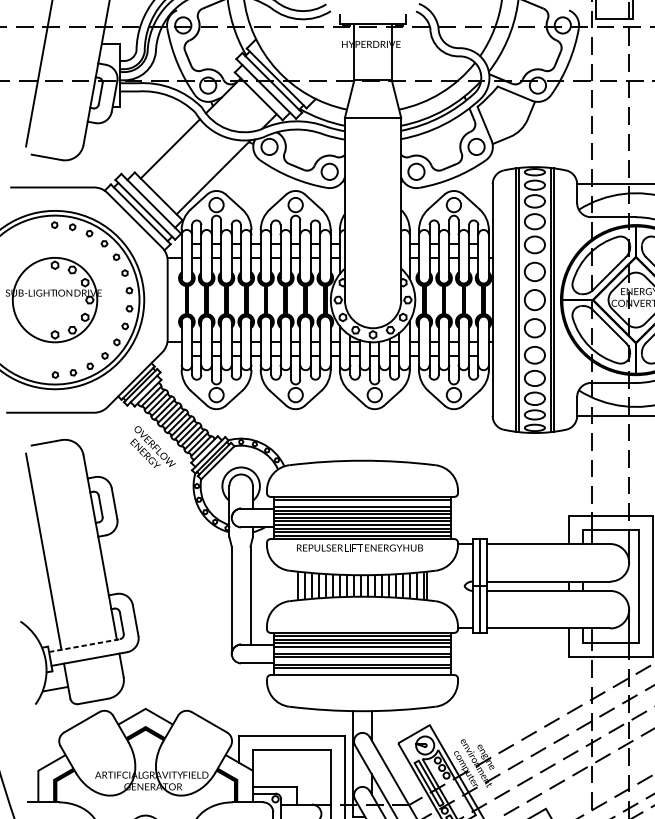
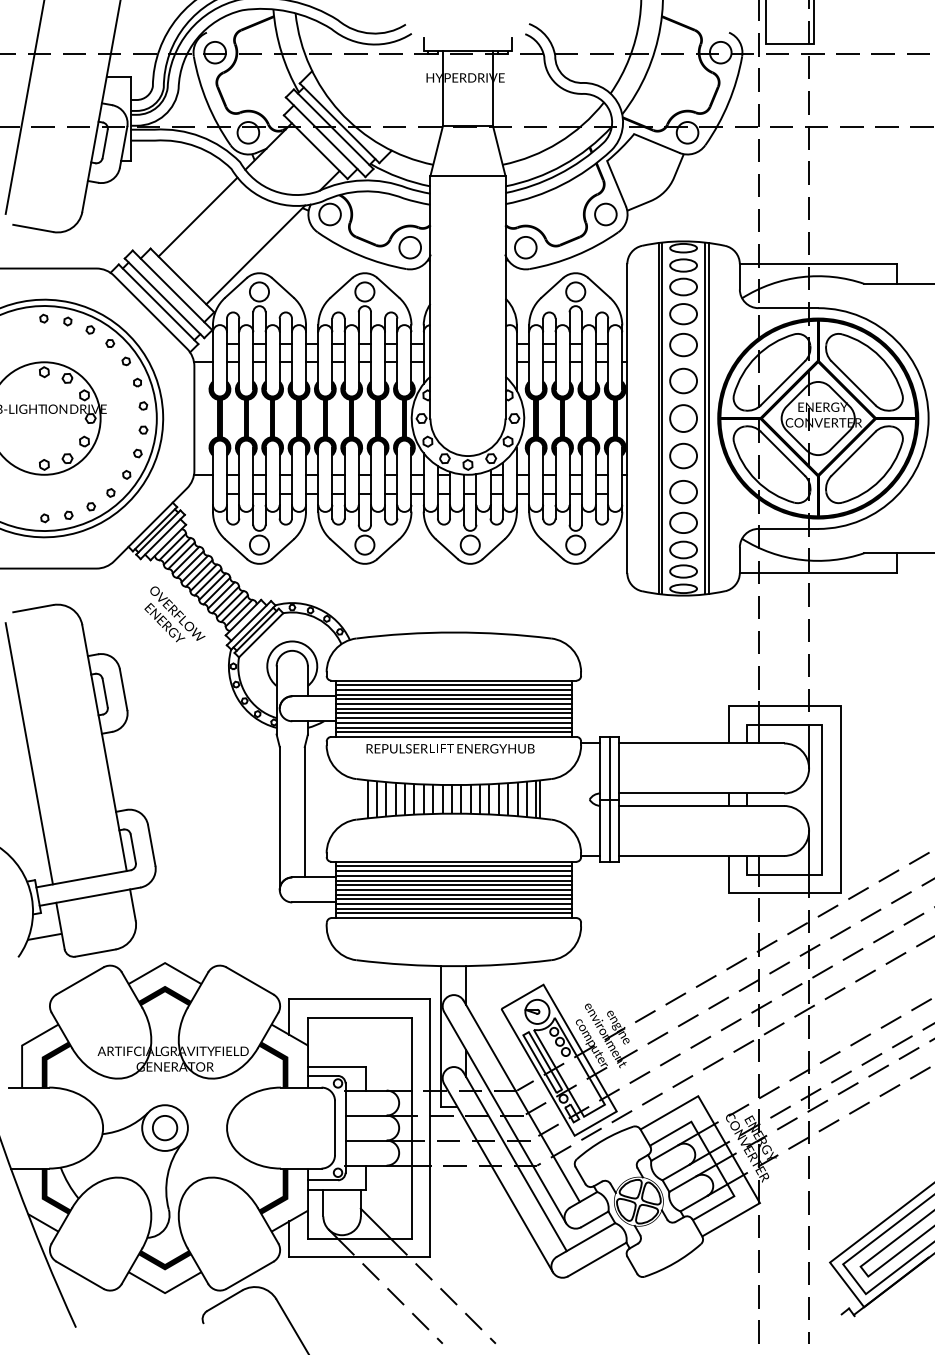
line: (362, 504) -> (453, 690), added
line: (84, 645) -> (83, 878), dashed -> solid
line: (362, 650) -> (453, 885), added
line: (362, 661) -> (453, 899), added
line: (362, 671) -> (453, 913), added

